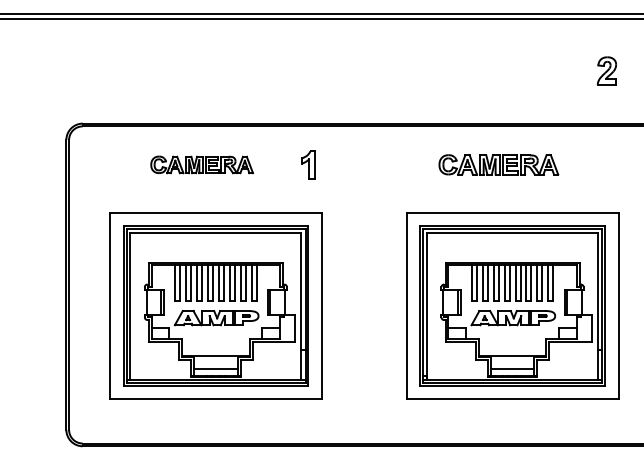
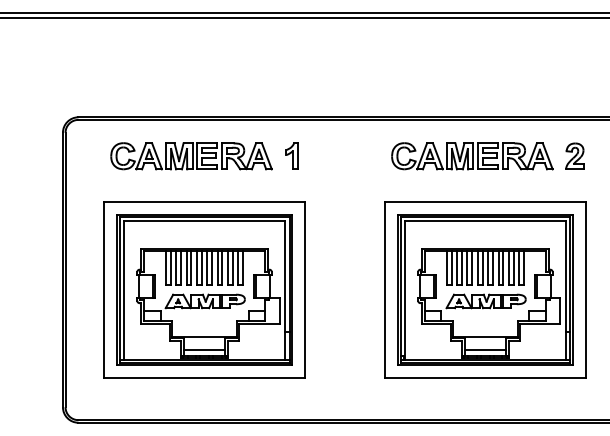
part: (606, 69) -> (574, 155), moved
part: (202, 165) -> (191, 156), size x1.67
part: (498, 165) -> (472, 156), size x1.43

